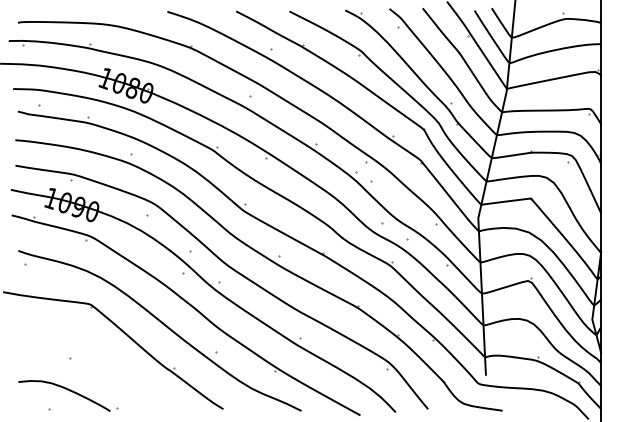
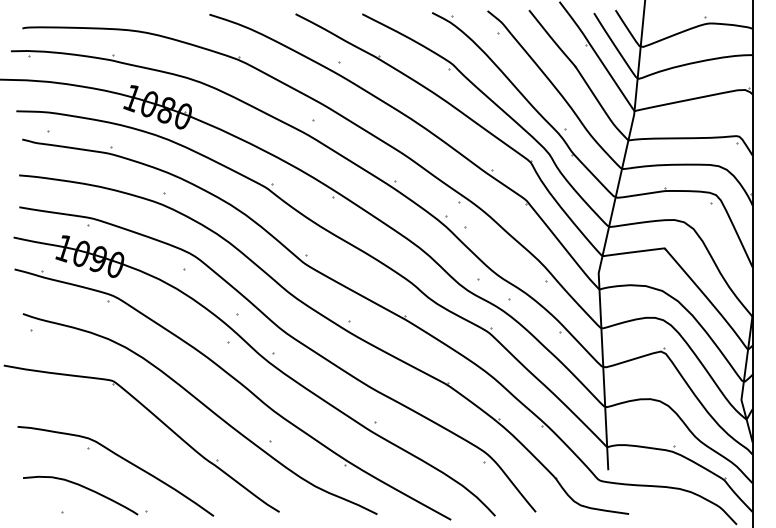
curve: (97, 367) -> (122, 459), added

